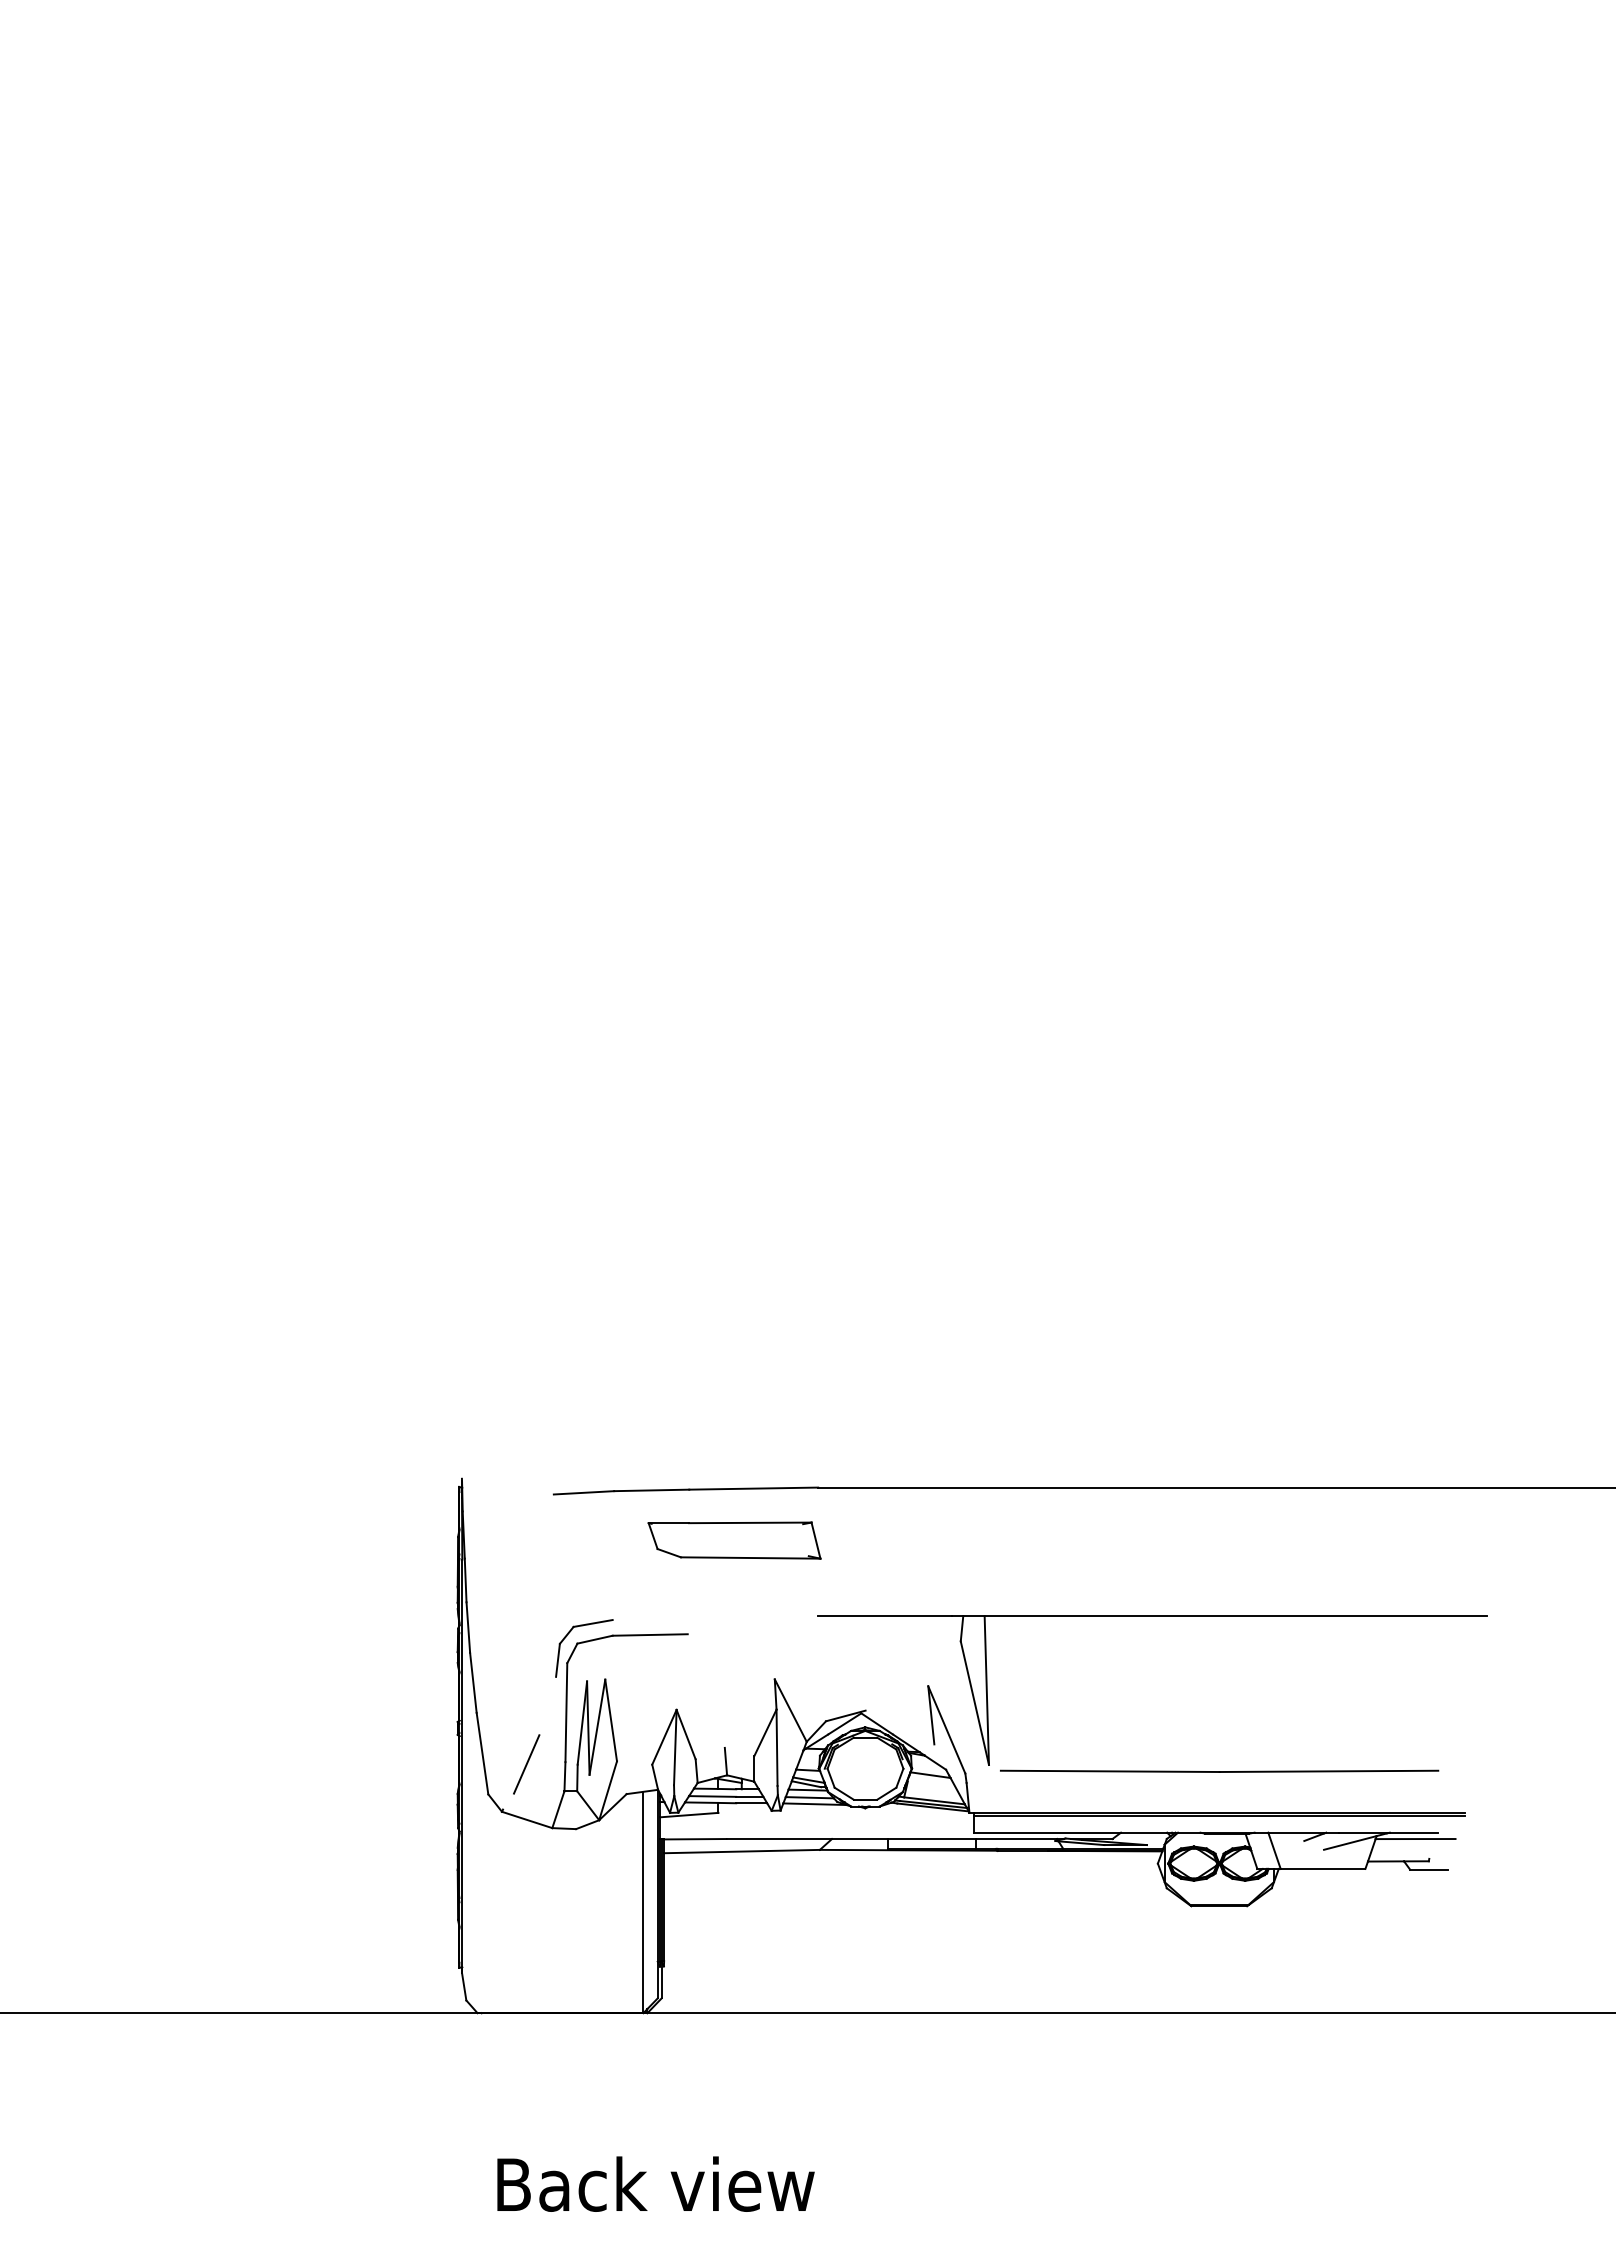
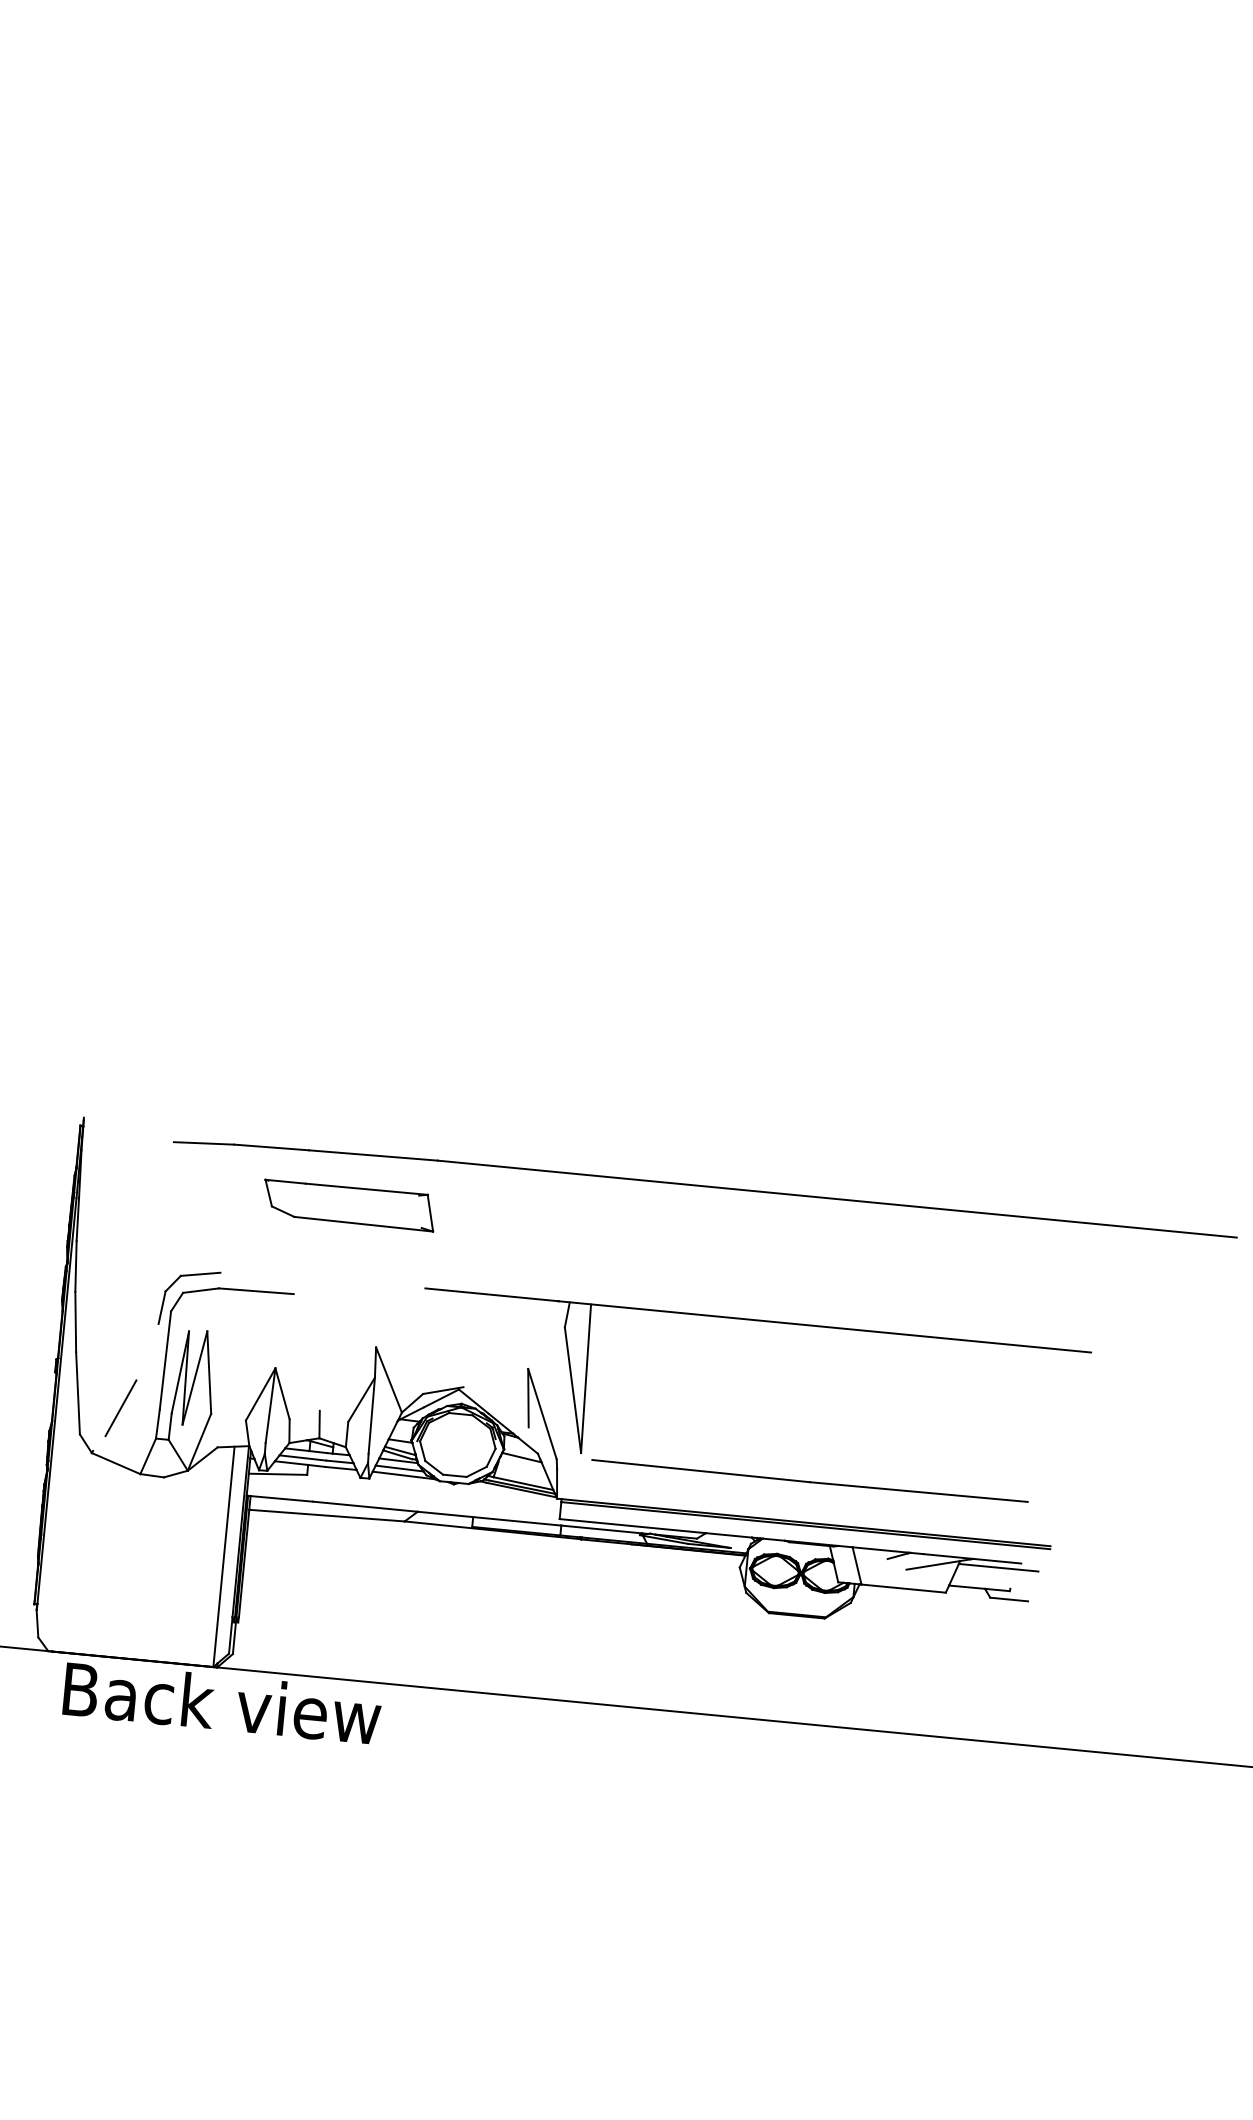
text: (655, 2183) -> (222, 1702), moved

